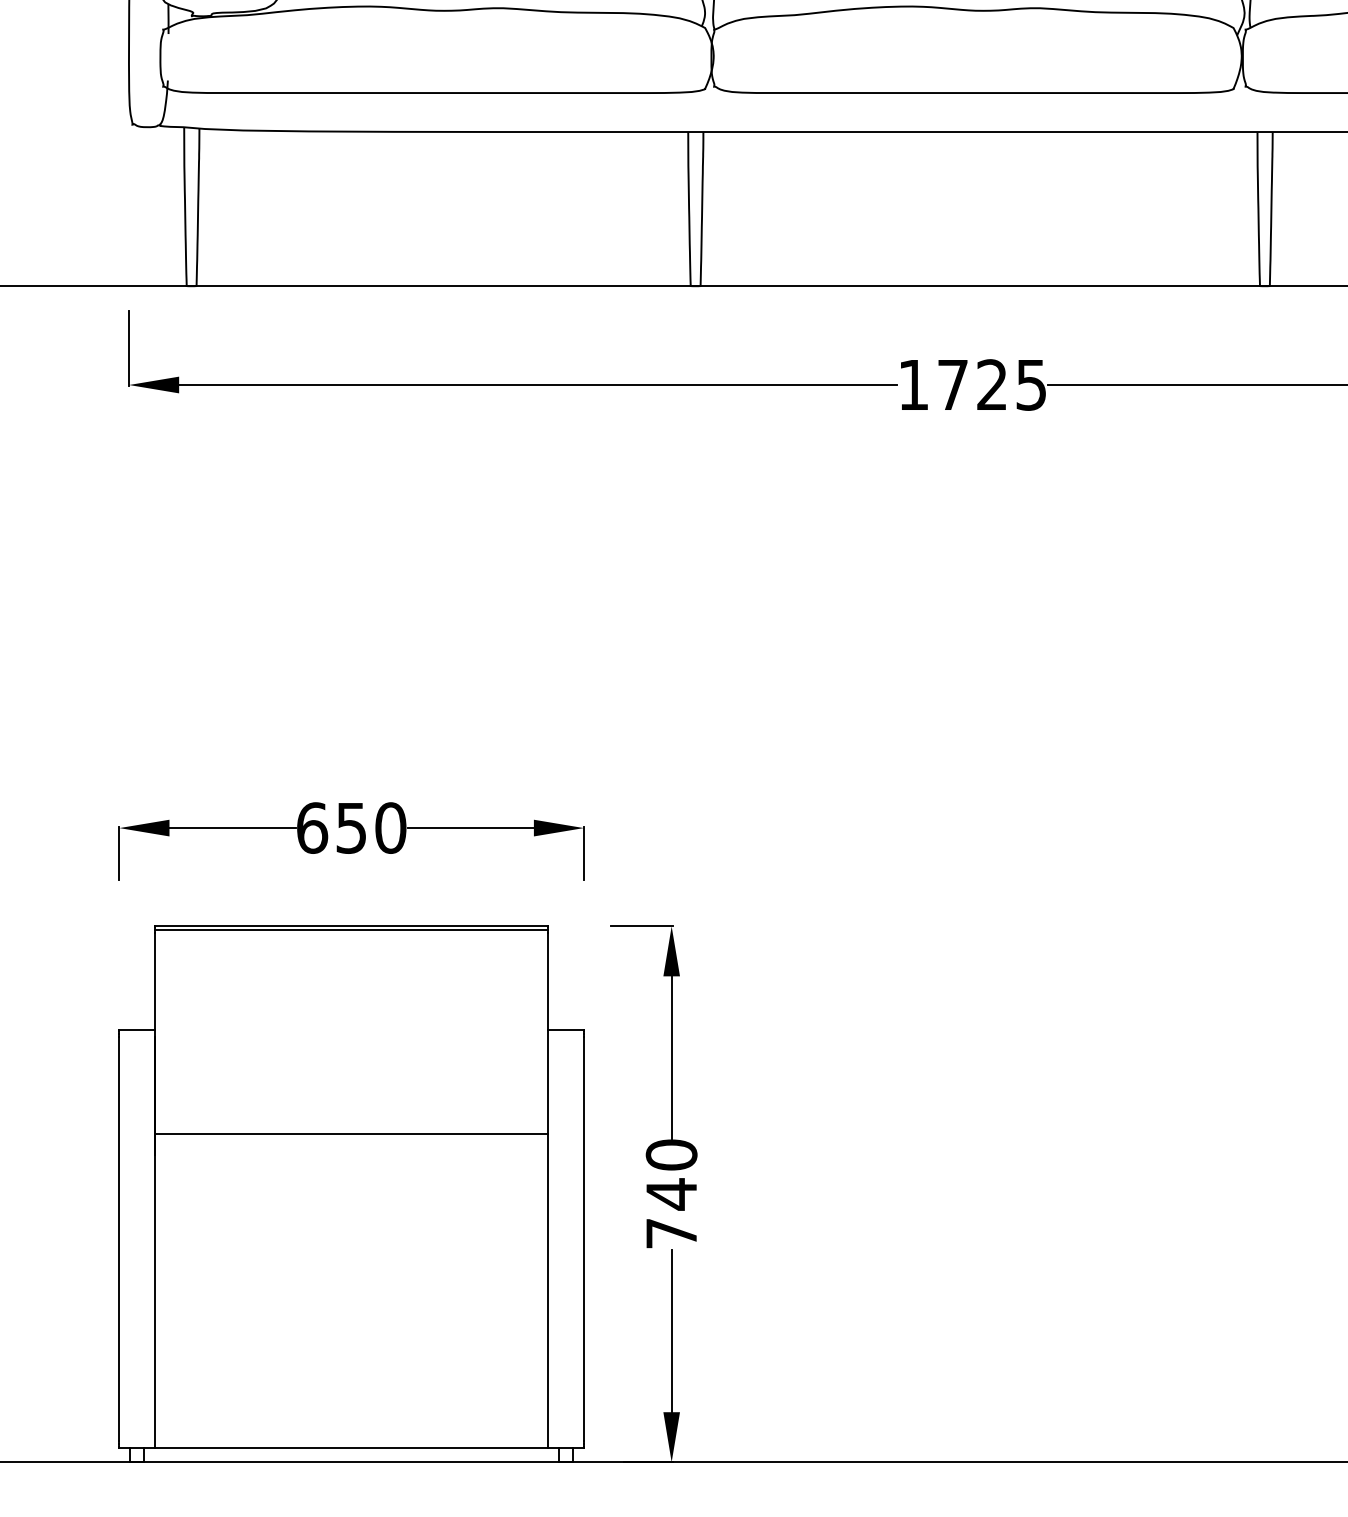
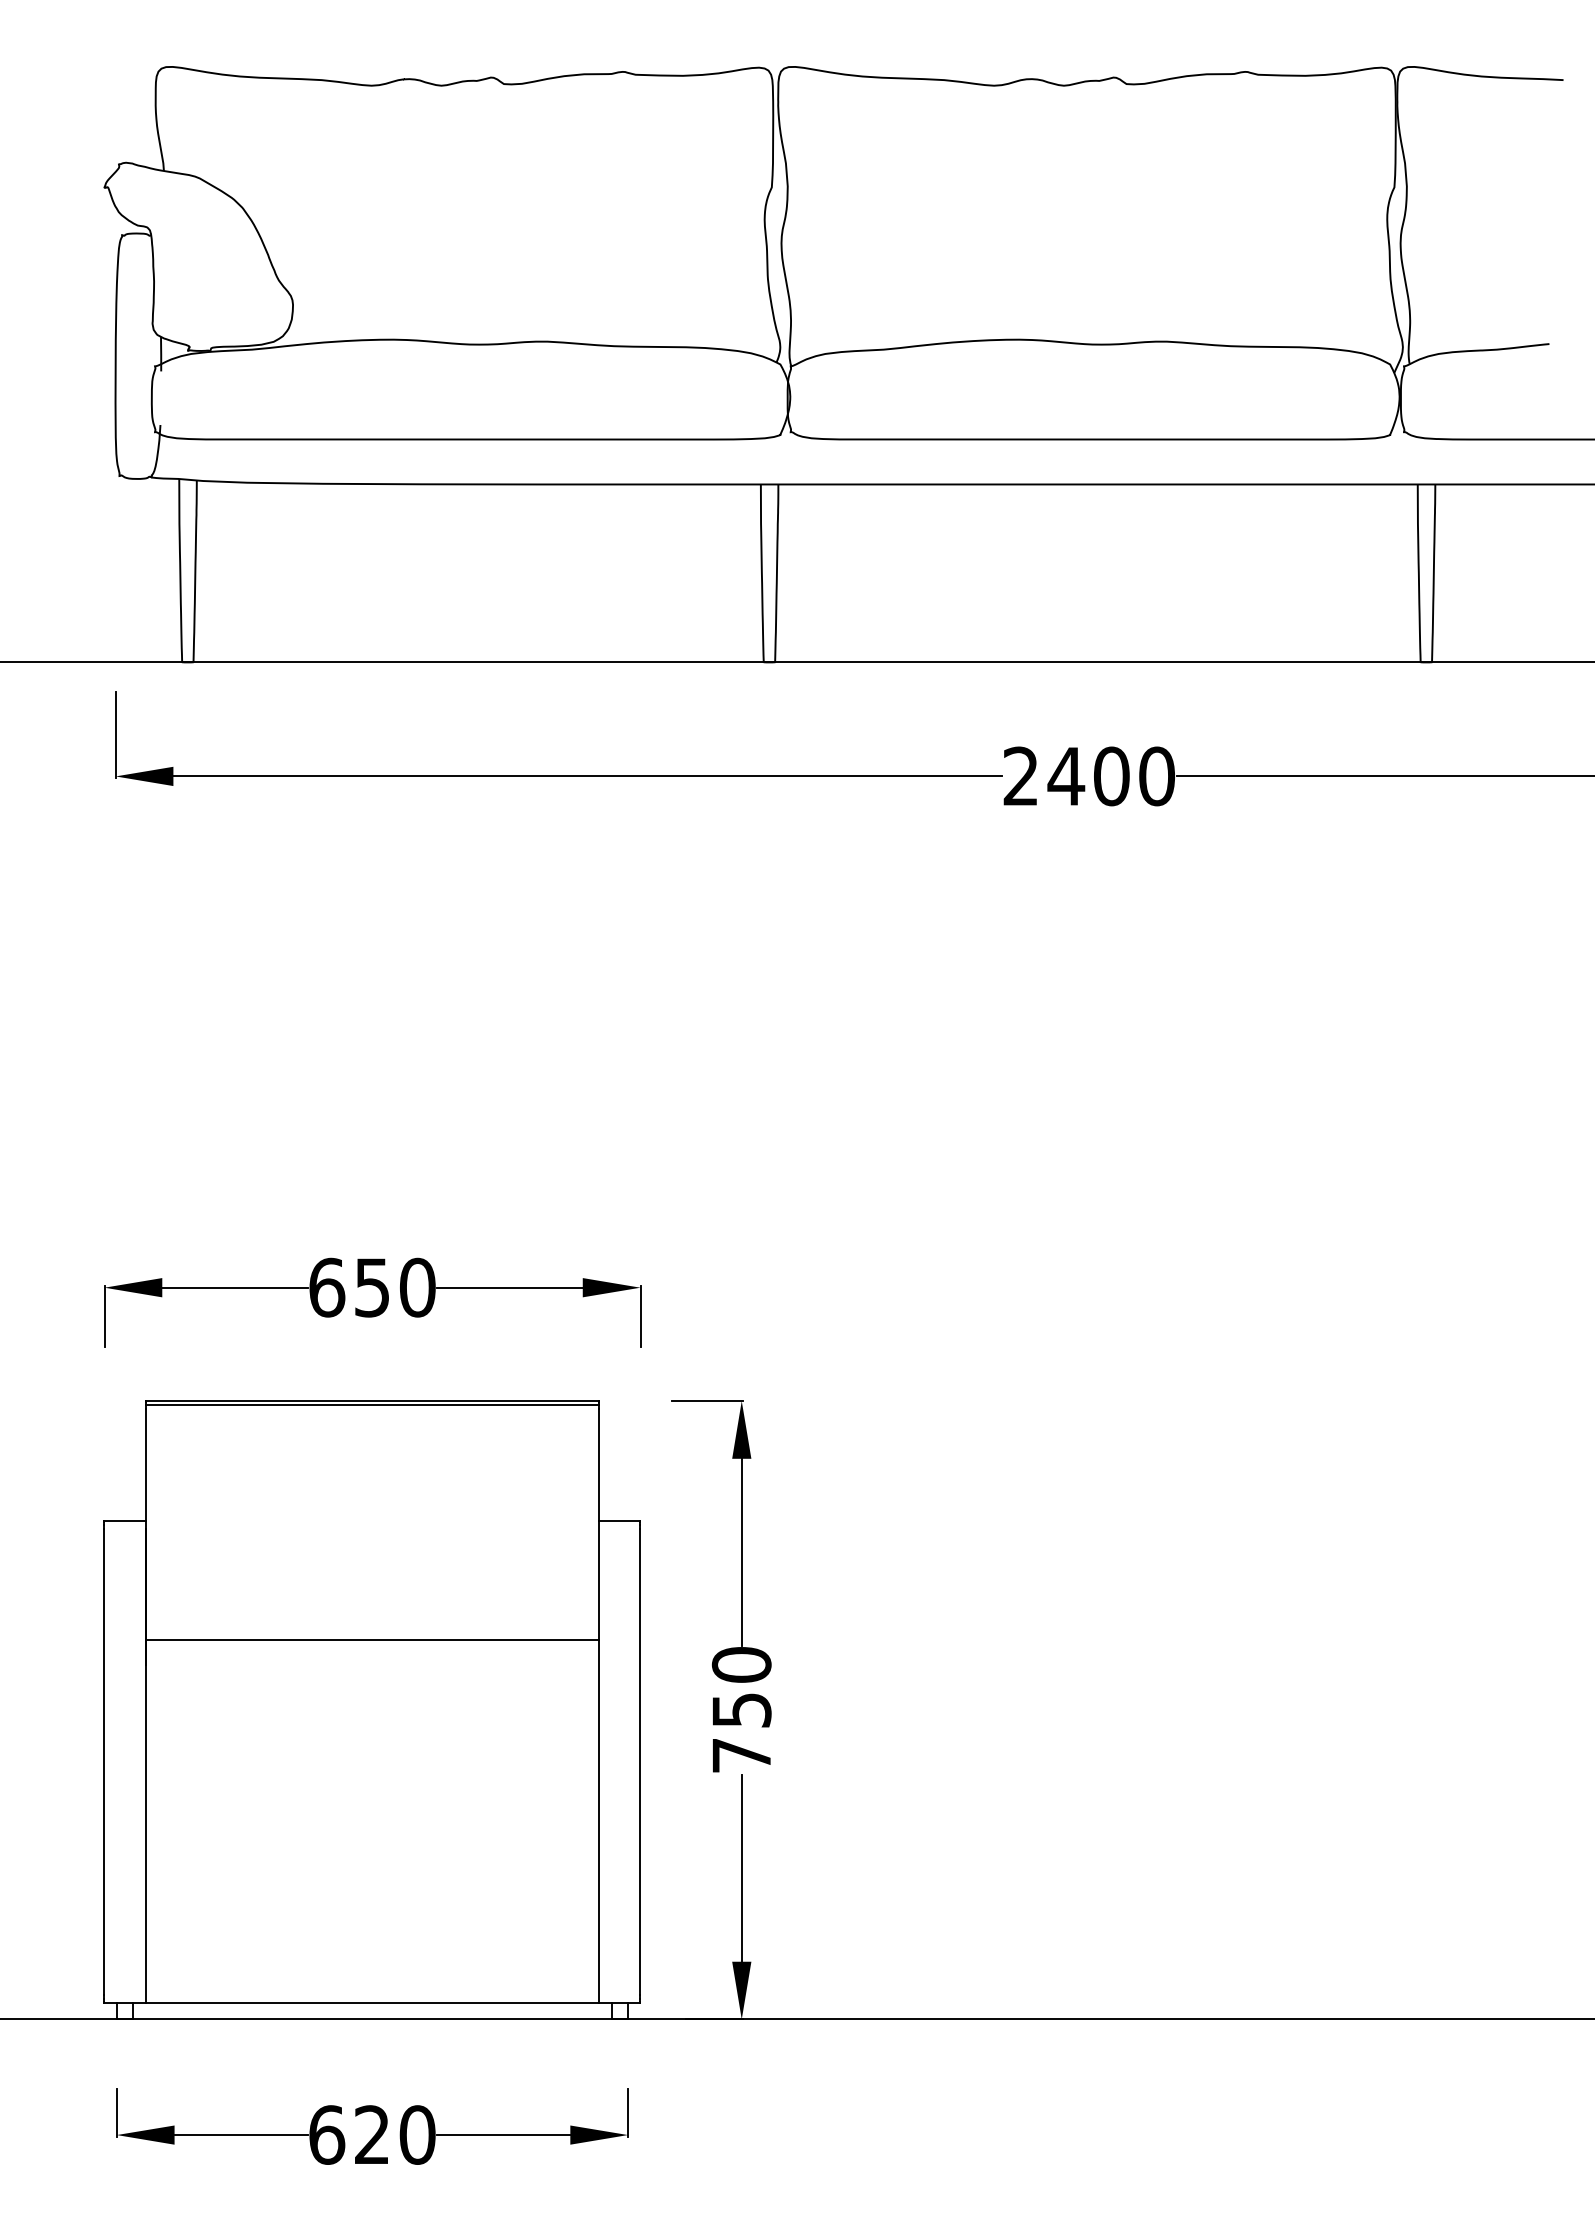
text: (973, 385) -> (1089, 776), 1725 -> 2400
text: (671, 1194) -> (741, 1710), 740 -> 750

